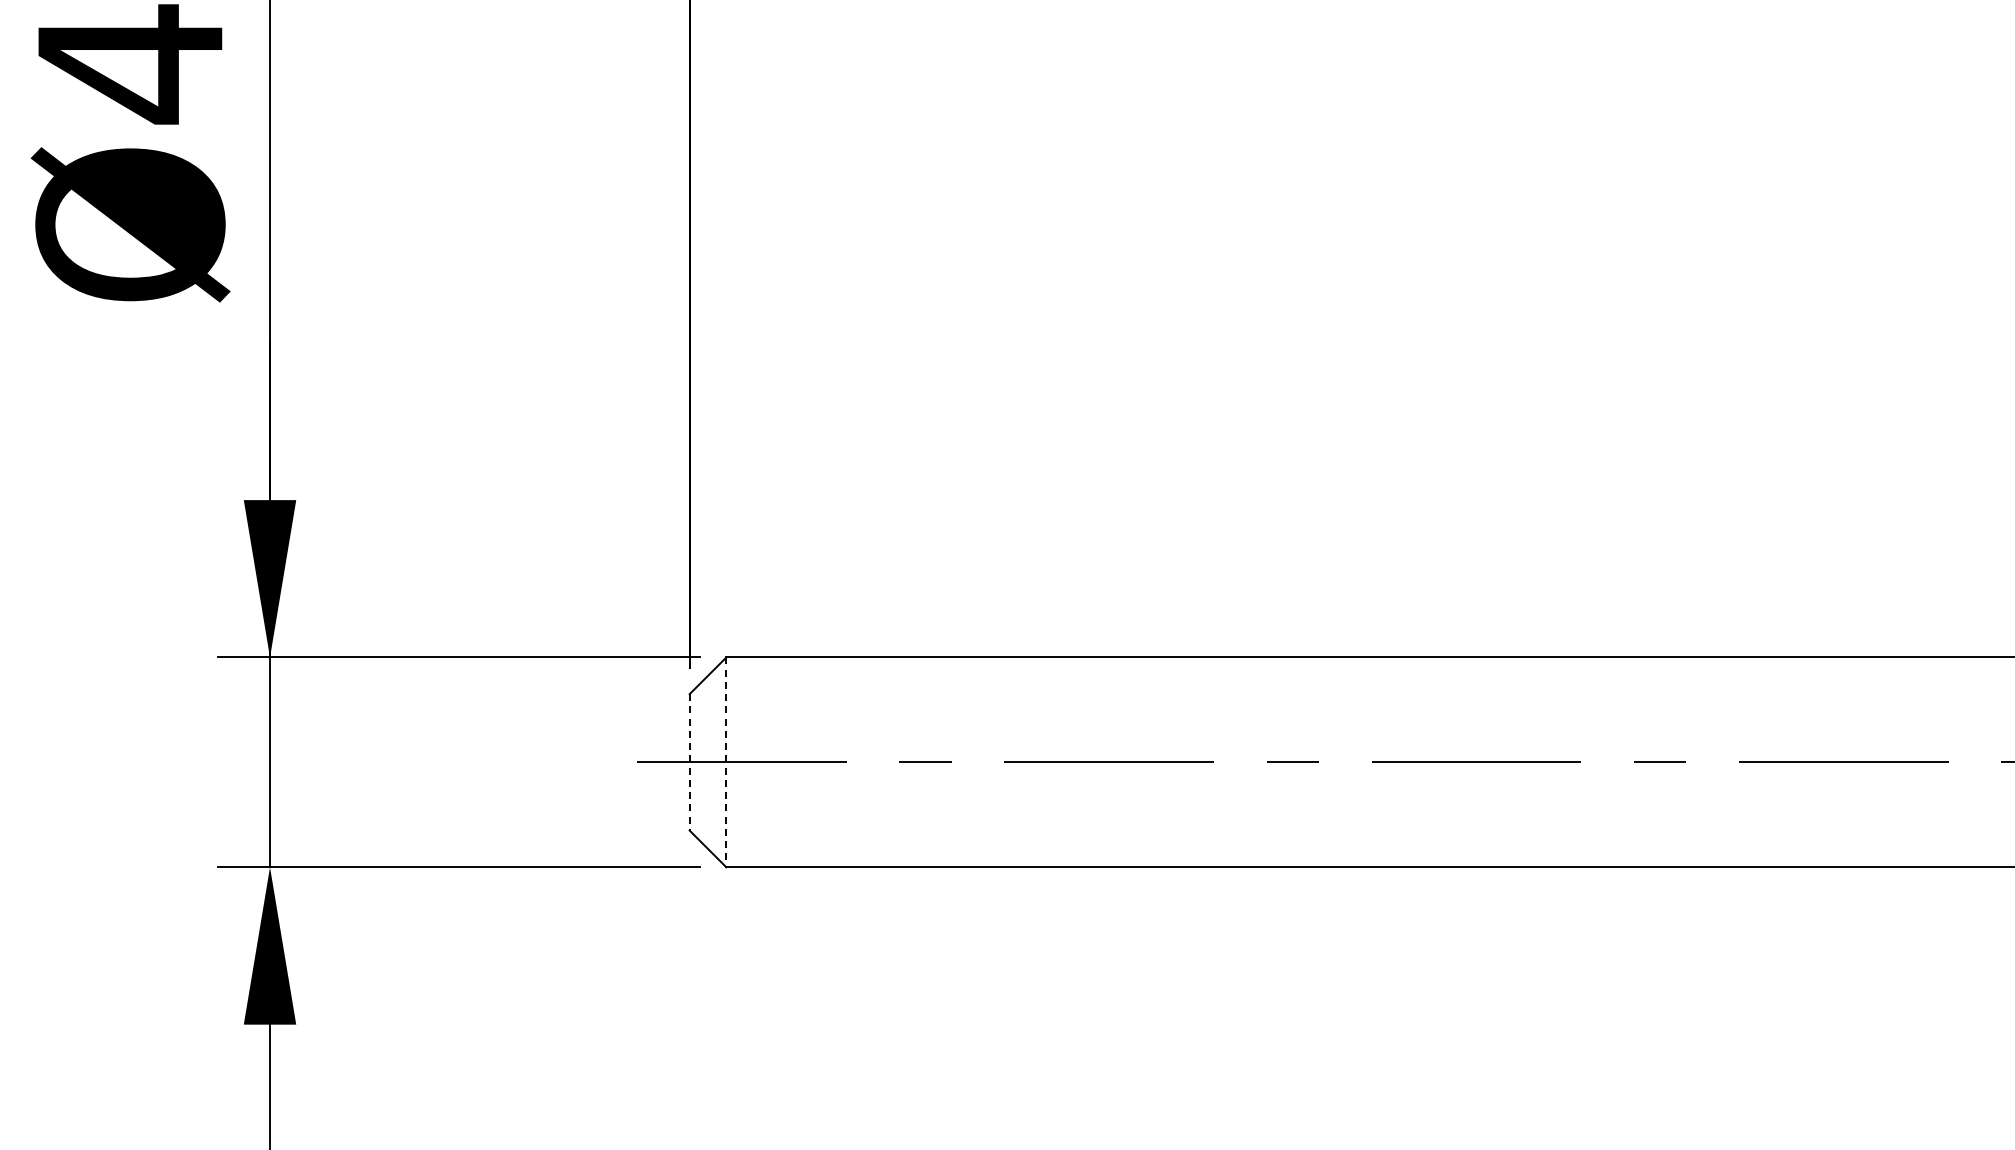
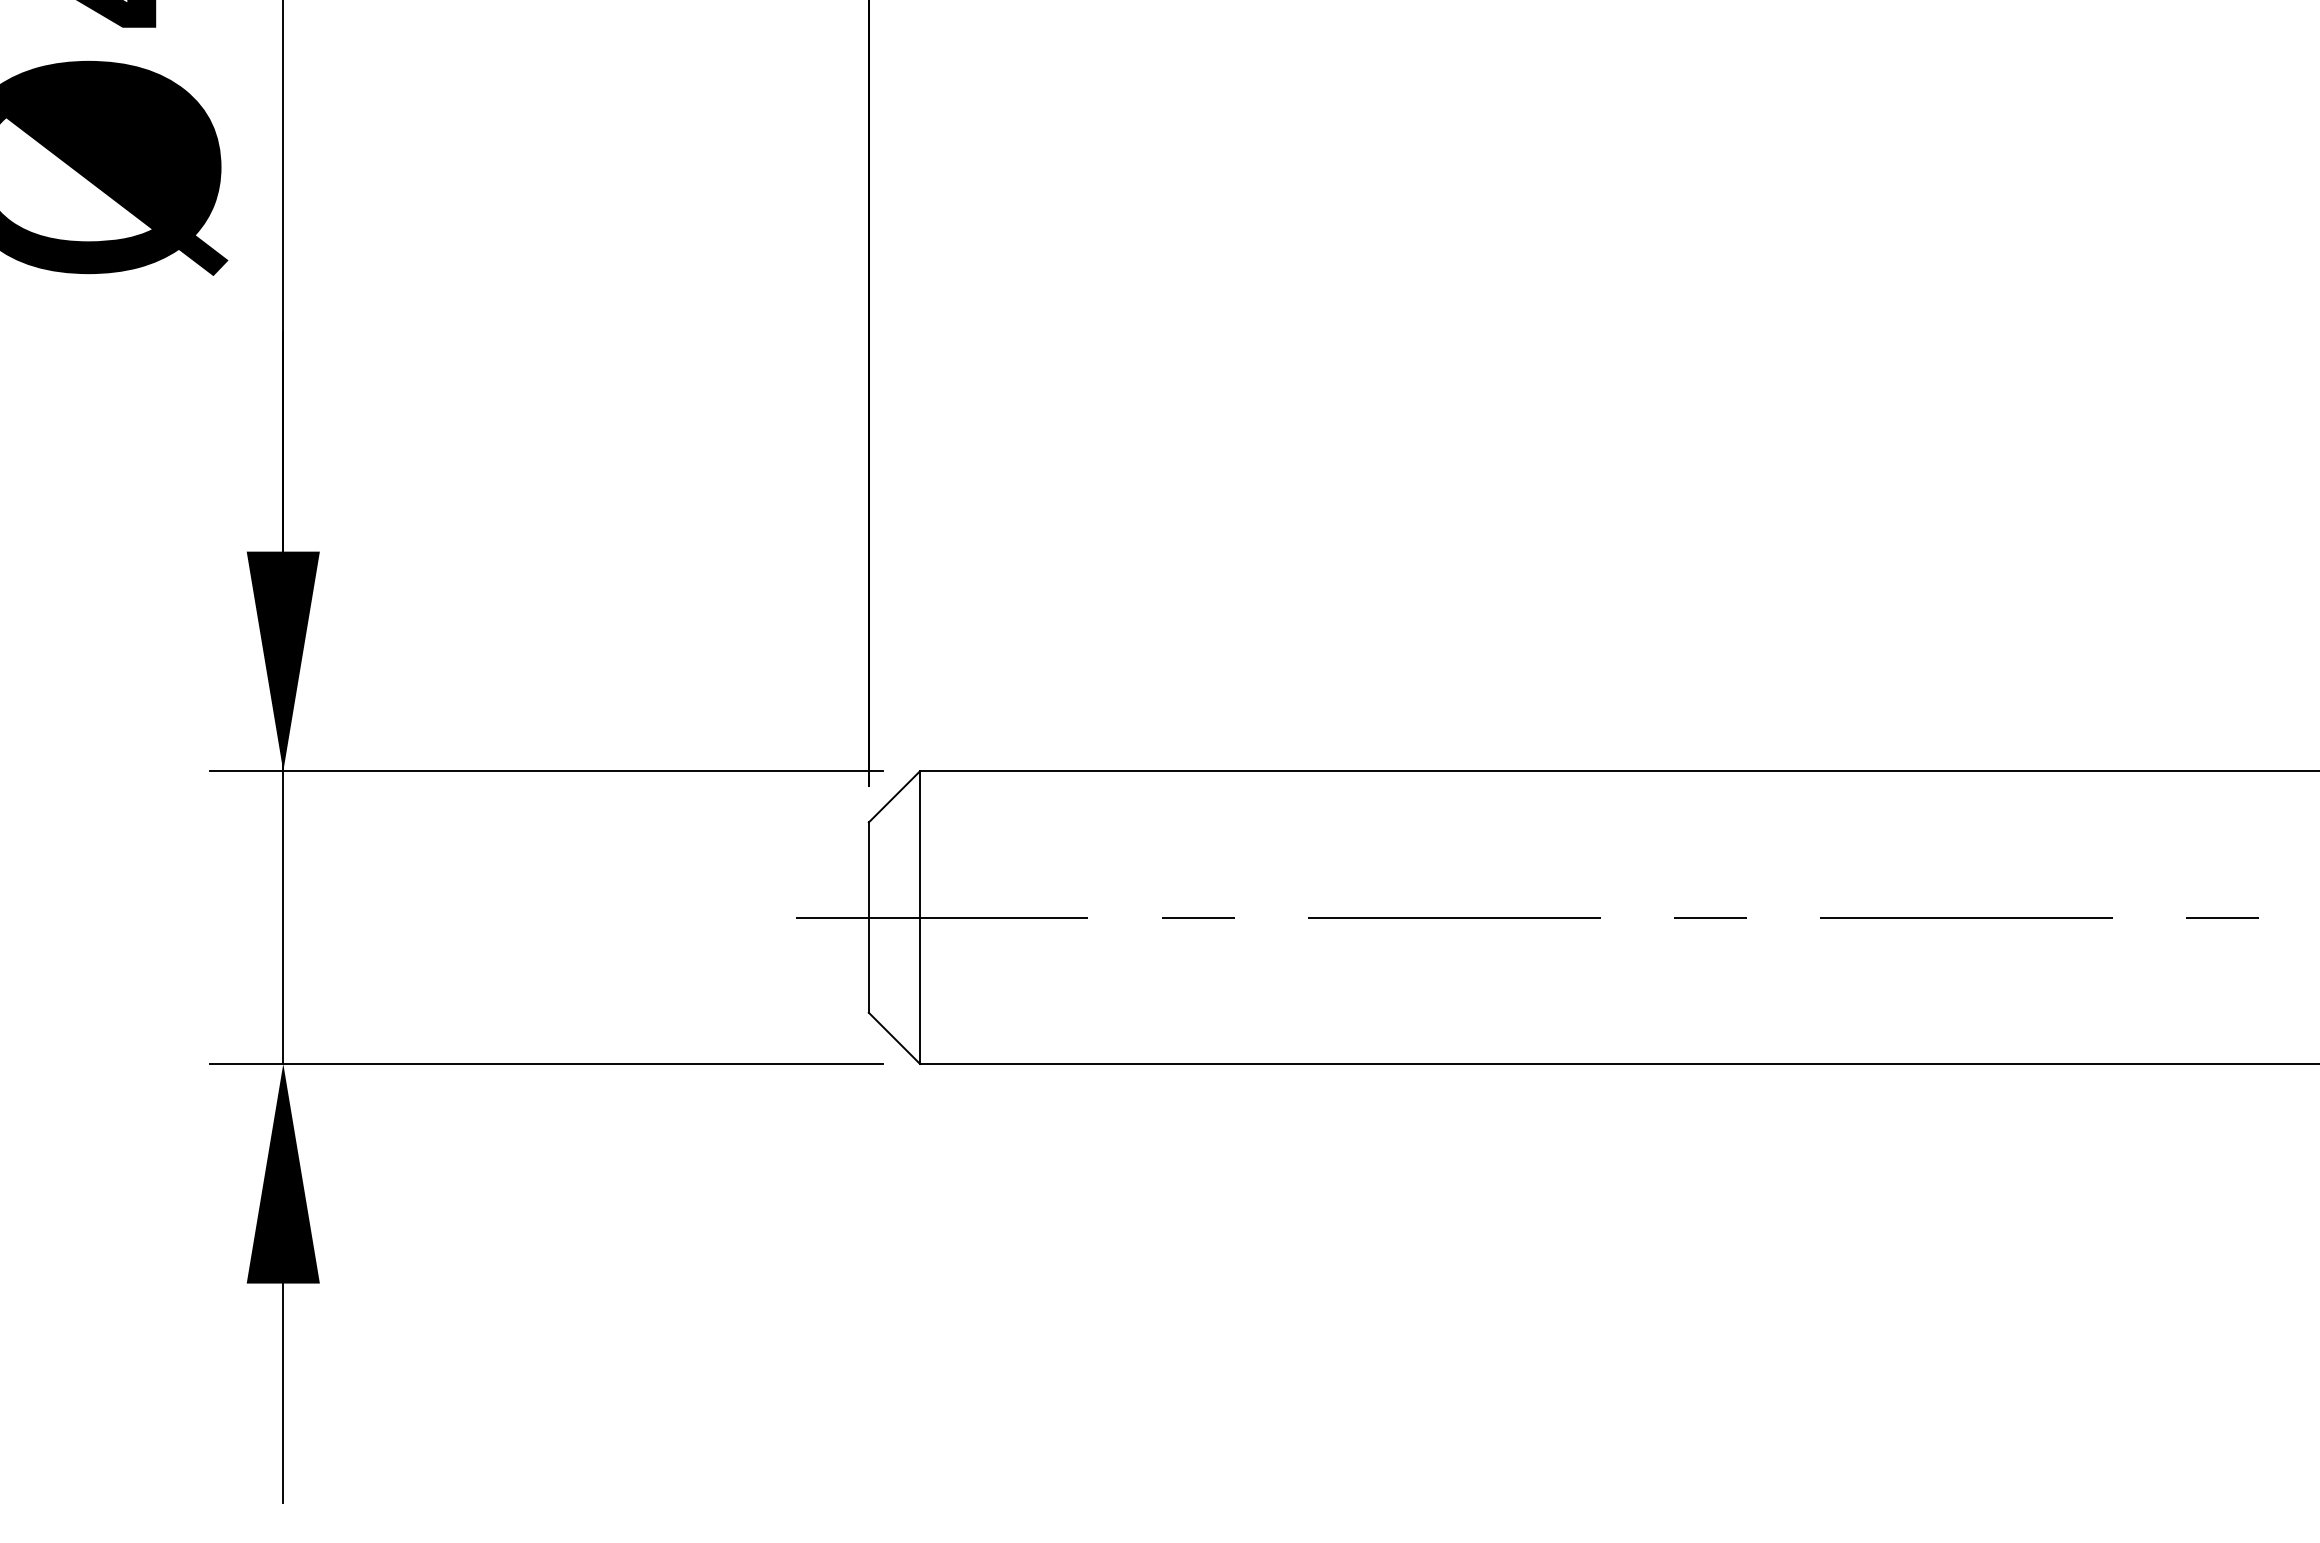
line: (689, 762) -> (868, 917), dashed -> solid
line: (726, 762) -> (920, 917), dashed -> solid

